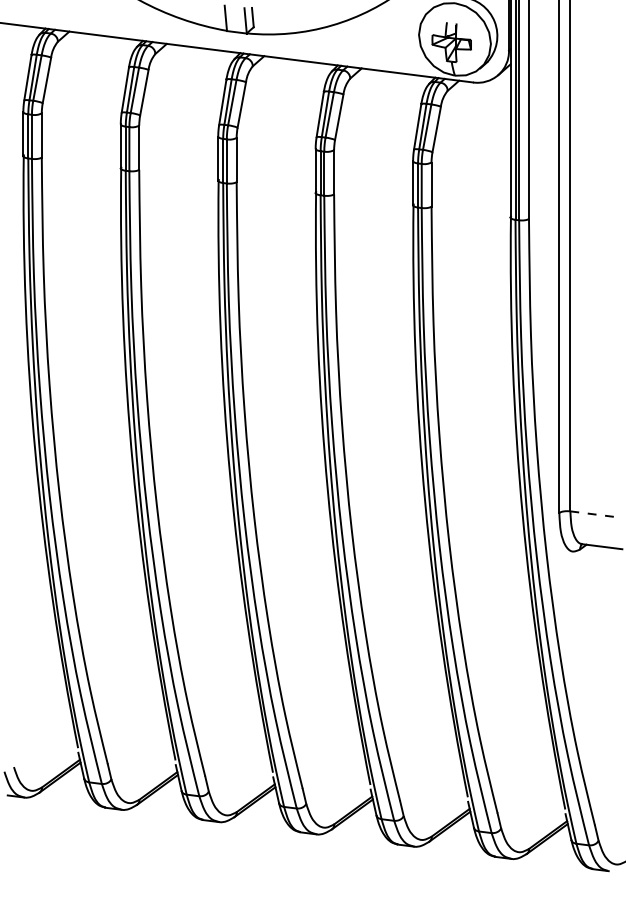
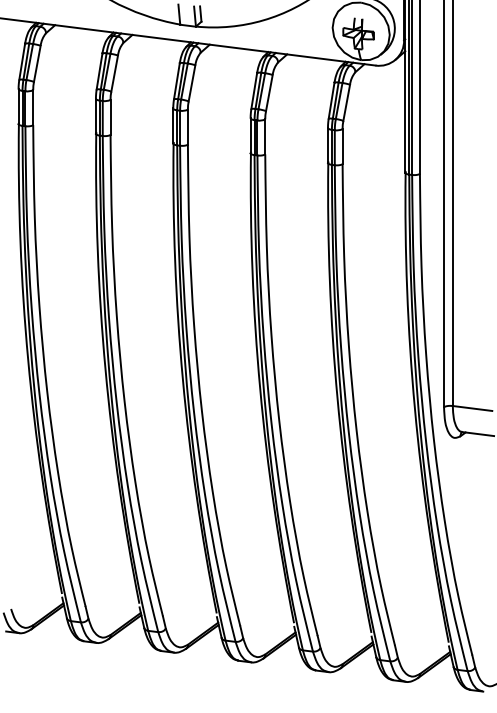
line: (595, 514) -> (472, 408), dashed -> solid

